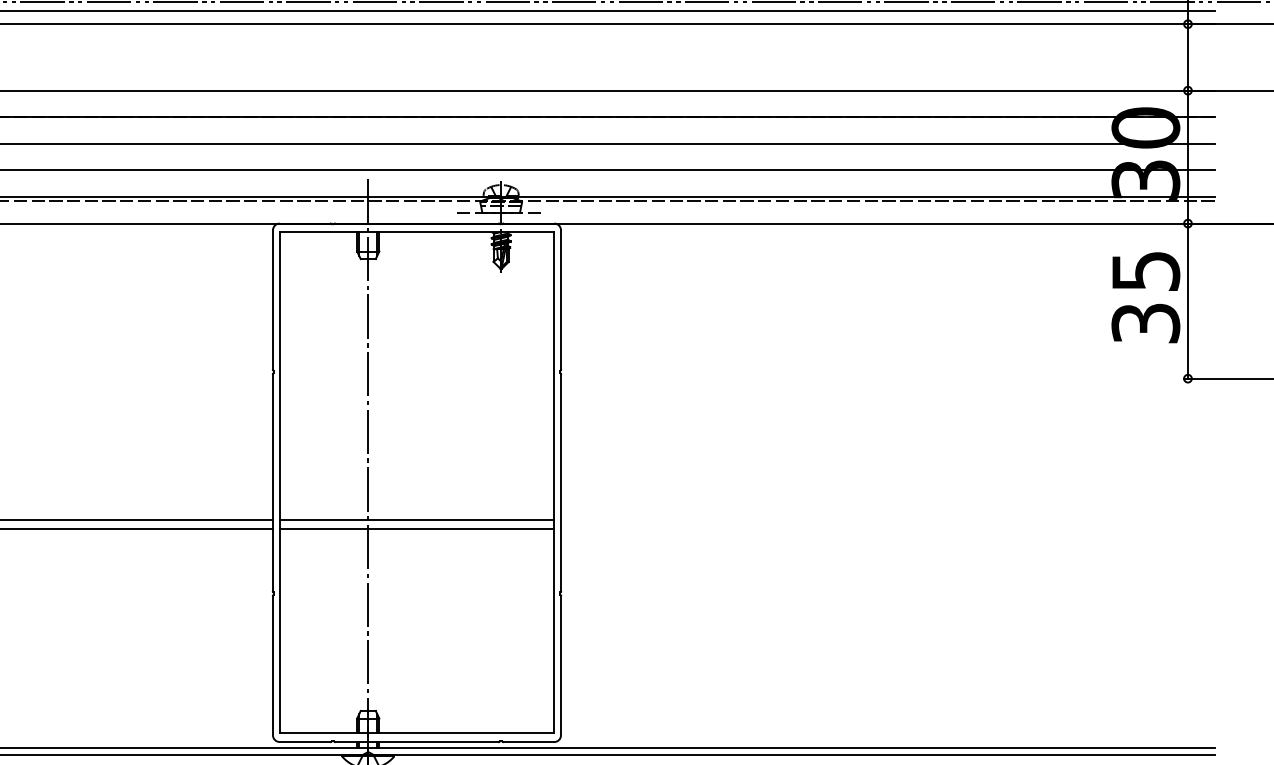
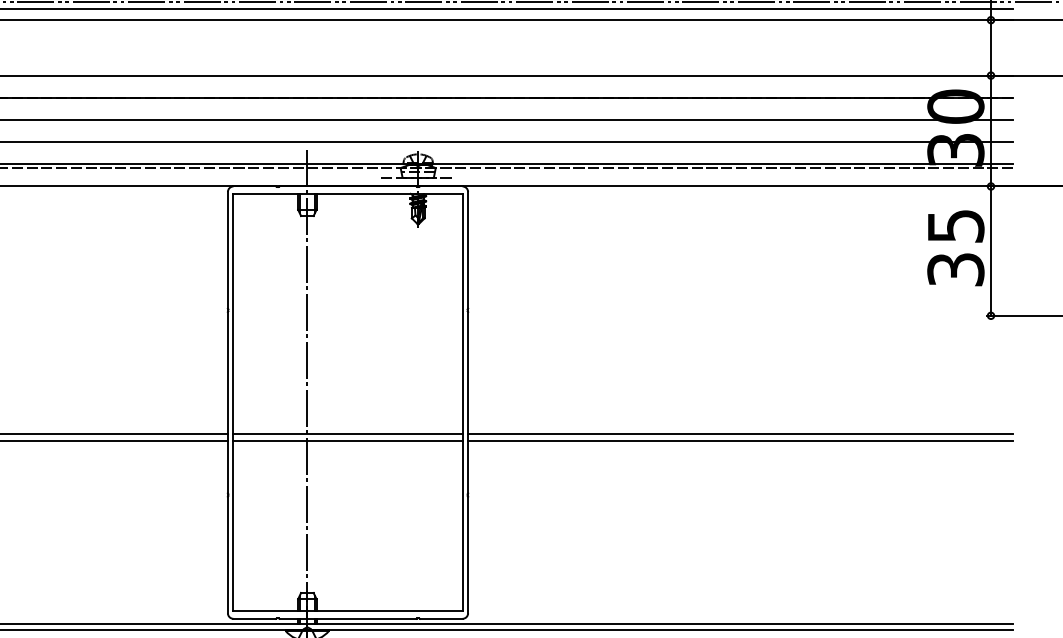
line: (887, 520) -> (740, 434), added
line: (887, 529) -> (740, 441), added

